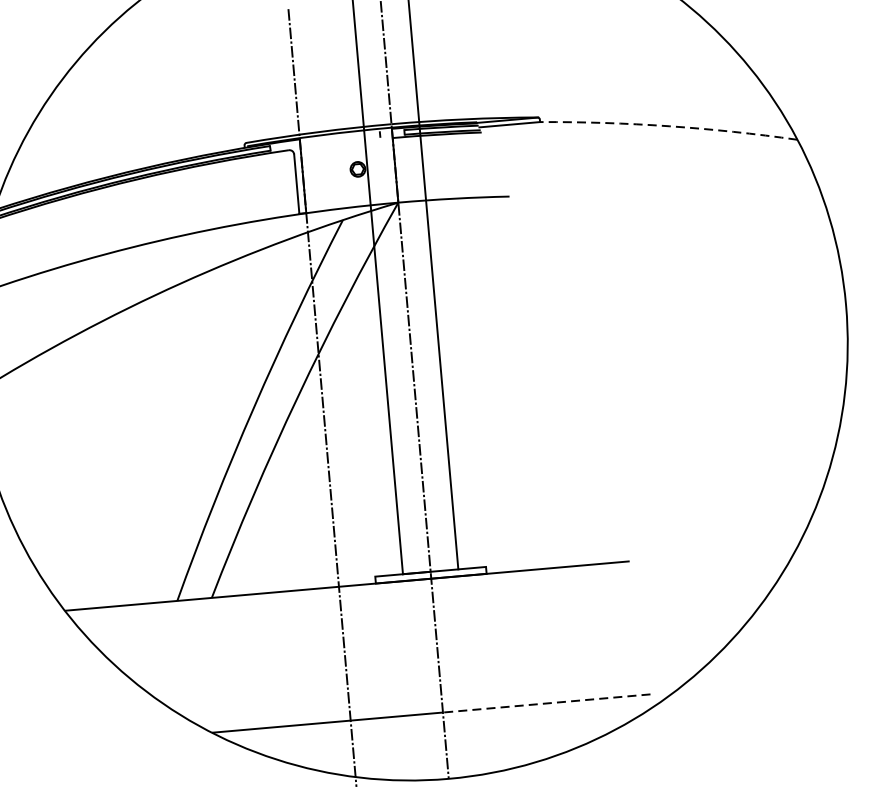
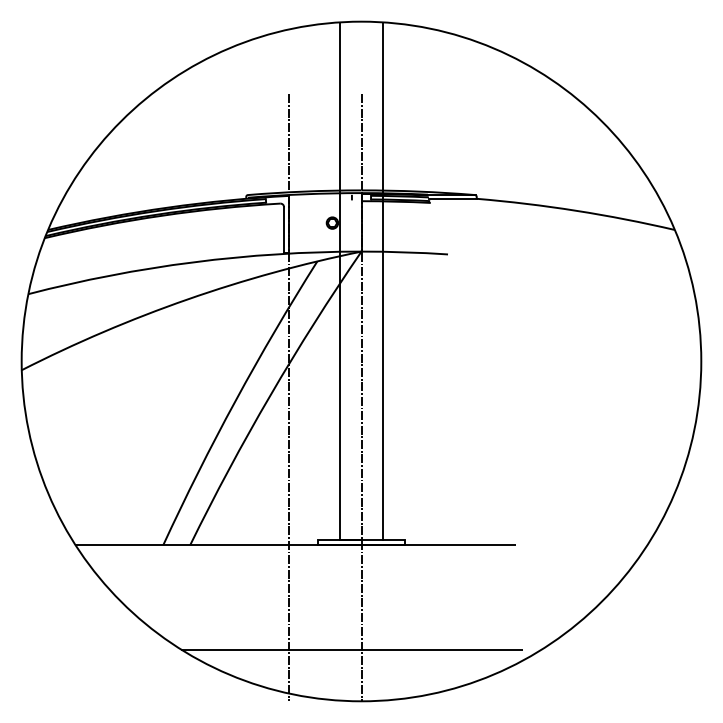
arc: (669, 125) -> (576, 210), dashed -> solid
line: (546, 703) -> (442, 649), dashed -> solid

